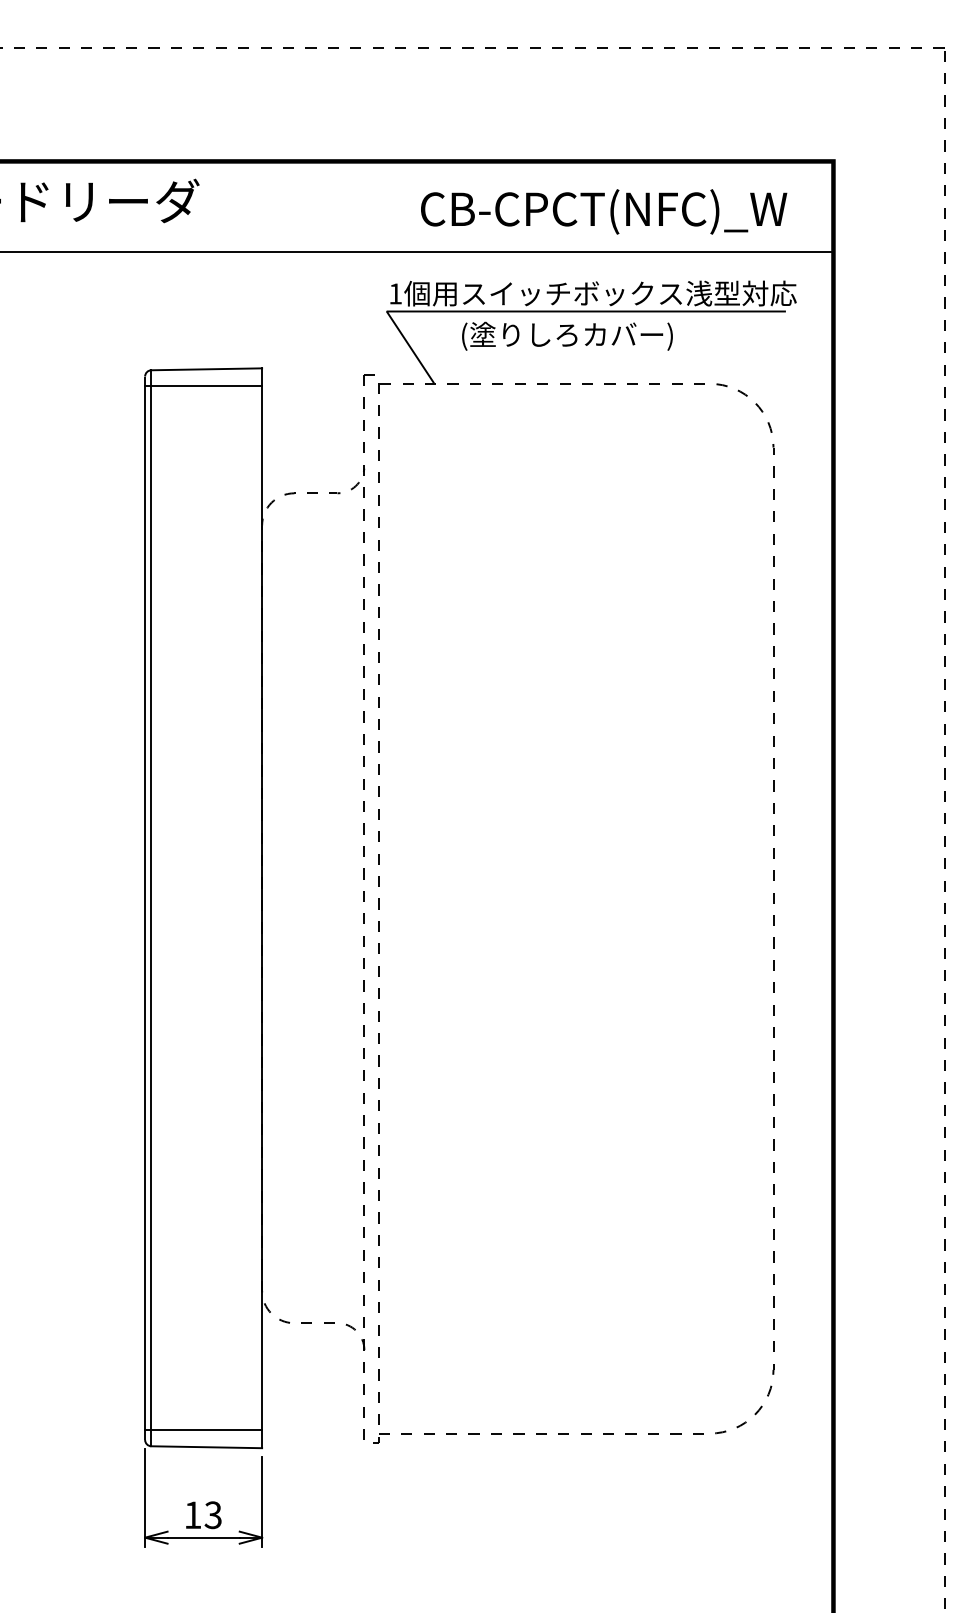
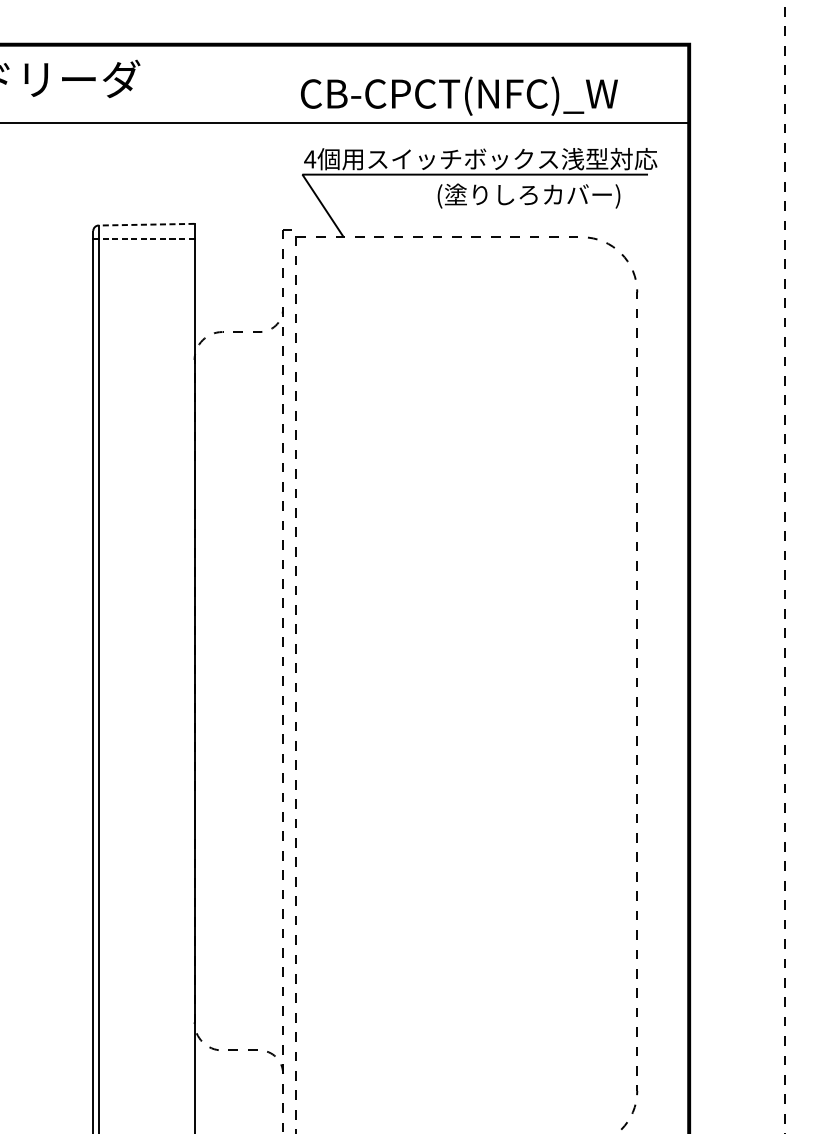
text: (604, 211) -> (459, 95), moved
text: (395, 293) -> (310, 159), 1 -> 4
text: (567, 335) -> (529, 195), moved
line: (206, 369) -> (146, 224), solid -> dashed
line: (206, 386) -> (146, 239), solid -> dashed

